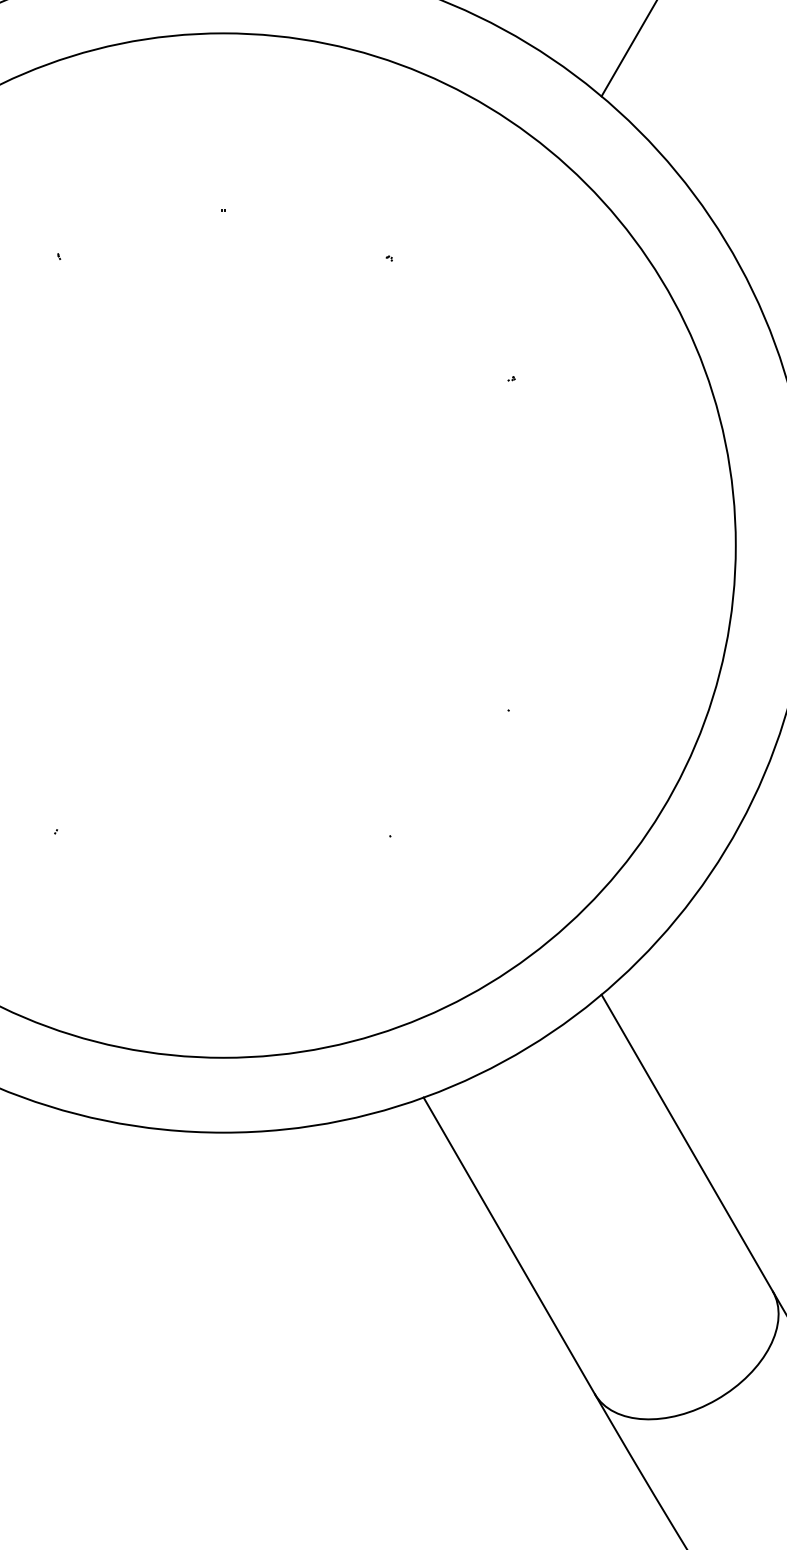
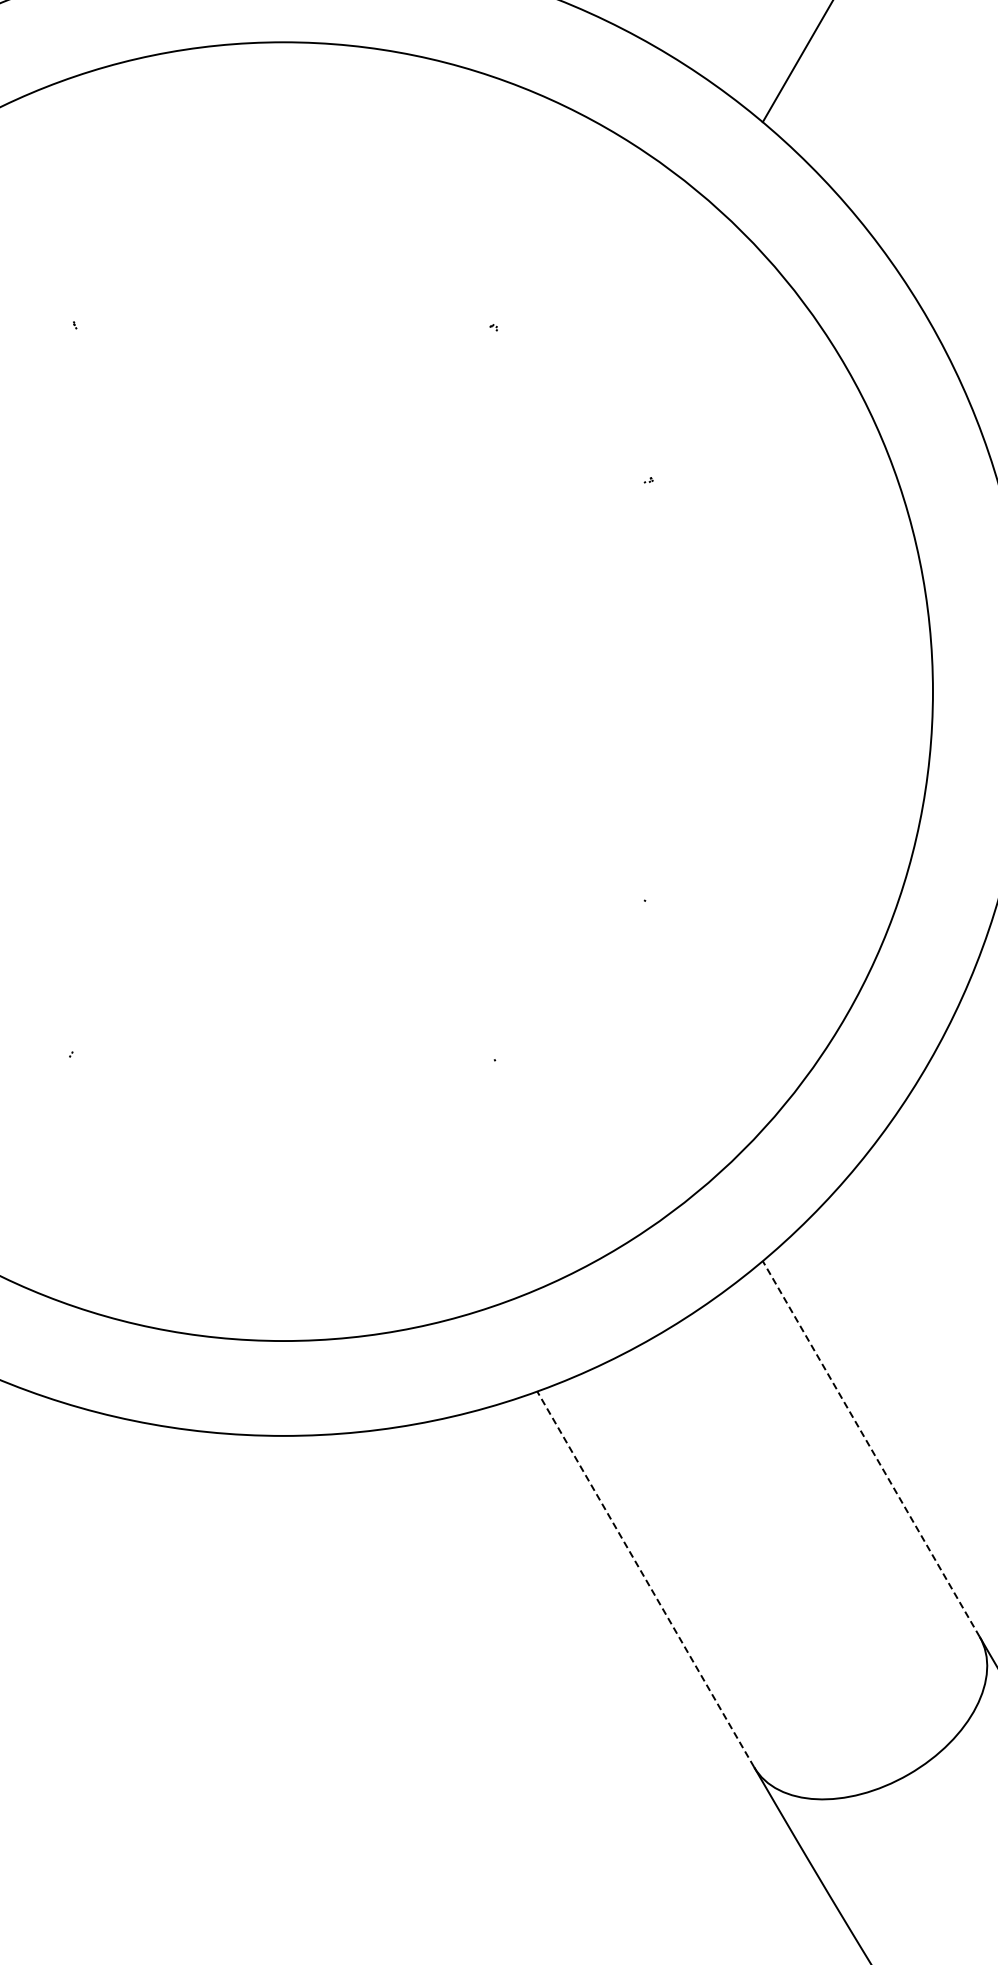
line: (687, 1142) -> (871, 1448), solid -> dashed
line: (509, 1245) -> (645, 1579), solid -> dashed

